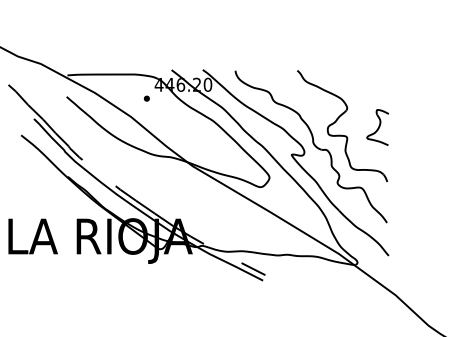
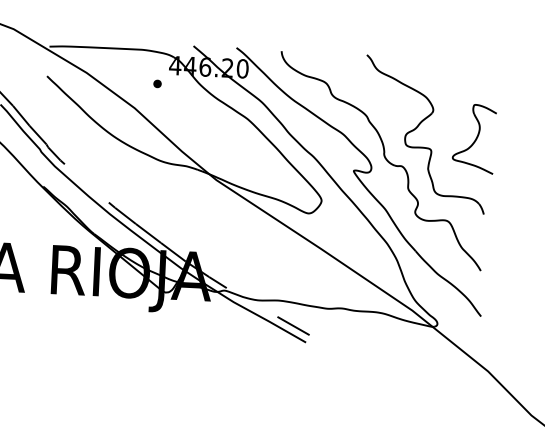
part: (377, 127) -> (473, 138), size x1.4

